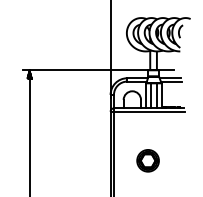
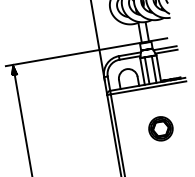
part: (147, 160) -> (160, 128), moved

